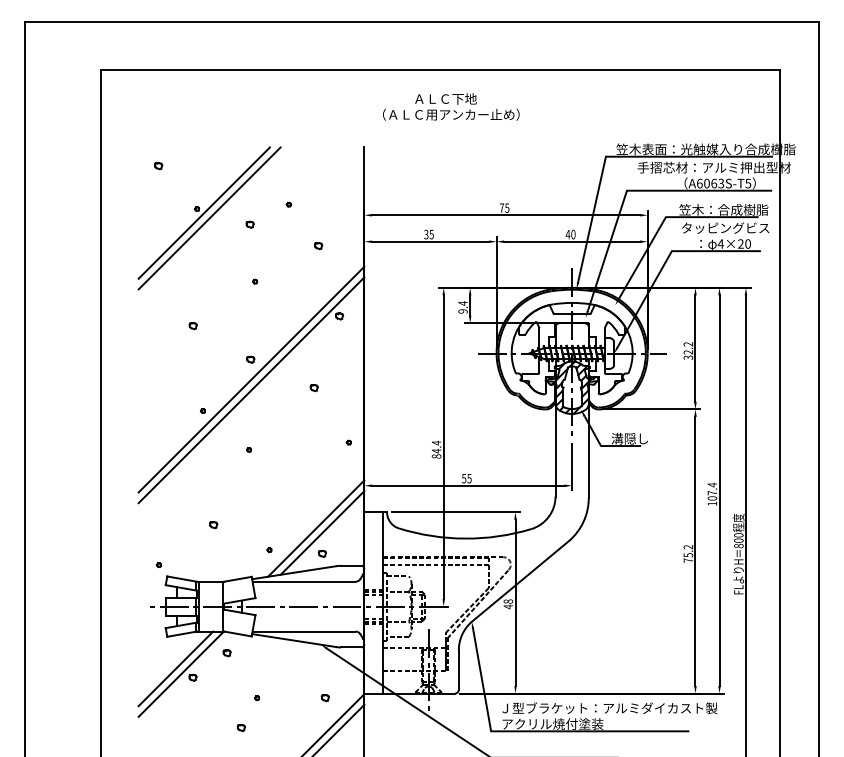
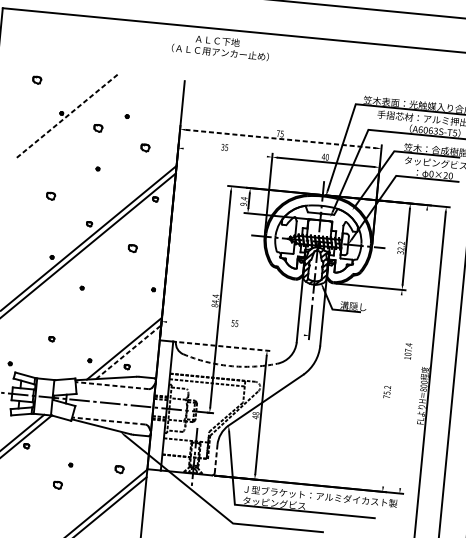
text: (451, 106) -> (221, 46), moved
part: (158, 166) -> (37, 80), size x1.6
line: (204, 213) -> (66, 117), solid -> dashed
line: (506, 215) -> (281, 139), solid -> dashed
line: (209, 218) -> (69, 121), removed
part: (249, 224) -> (97, 128), size x1.6
line: (430, 241) -> (225, 152), removed
text: (720, 243) -> (431, 173), 4×20 -> 0×20
part: (318, 246) -> (145, 148), size x1.6
part: (192, 326) -> (50, 196), size x1.6
part: (313, 388) -> (132, 248), size x1.6
line: (467, 485) -> (234, 328), removed
line: (719, 490) -> (413, 349), removed
line: (456, 512) -> (225, 346), solid -> dashed
line: (322, 532) -> (128, 351), solid -> dashed
arc: (465, 538) -> (229, 365), solid -> dashed
line: (695, 551) -> (392, 390), removed
line: (303, 581) -> (111, 385), solid -> dashed
line: (303, 631) -> (108, 420), solid -> dashed
part: (226, 653) -> (52, 431), removed
line: (458, 670) -> (215, 459), solid -> dashed
part: (324, 698) -> (118, 469), size x1.6
text: (552, 723) -> (279, 503), アクリル焼付塗装 -> タッピングビス
part: (240, 727) -> (57, 484), size x1.6

